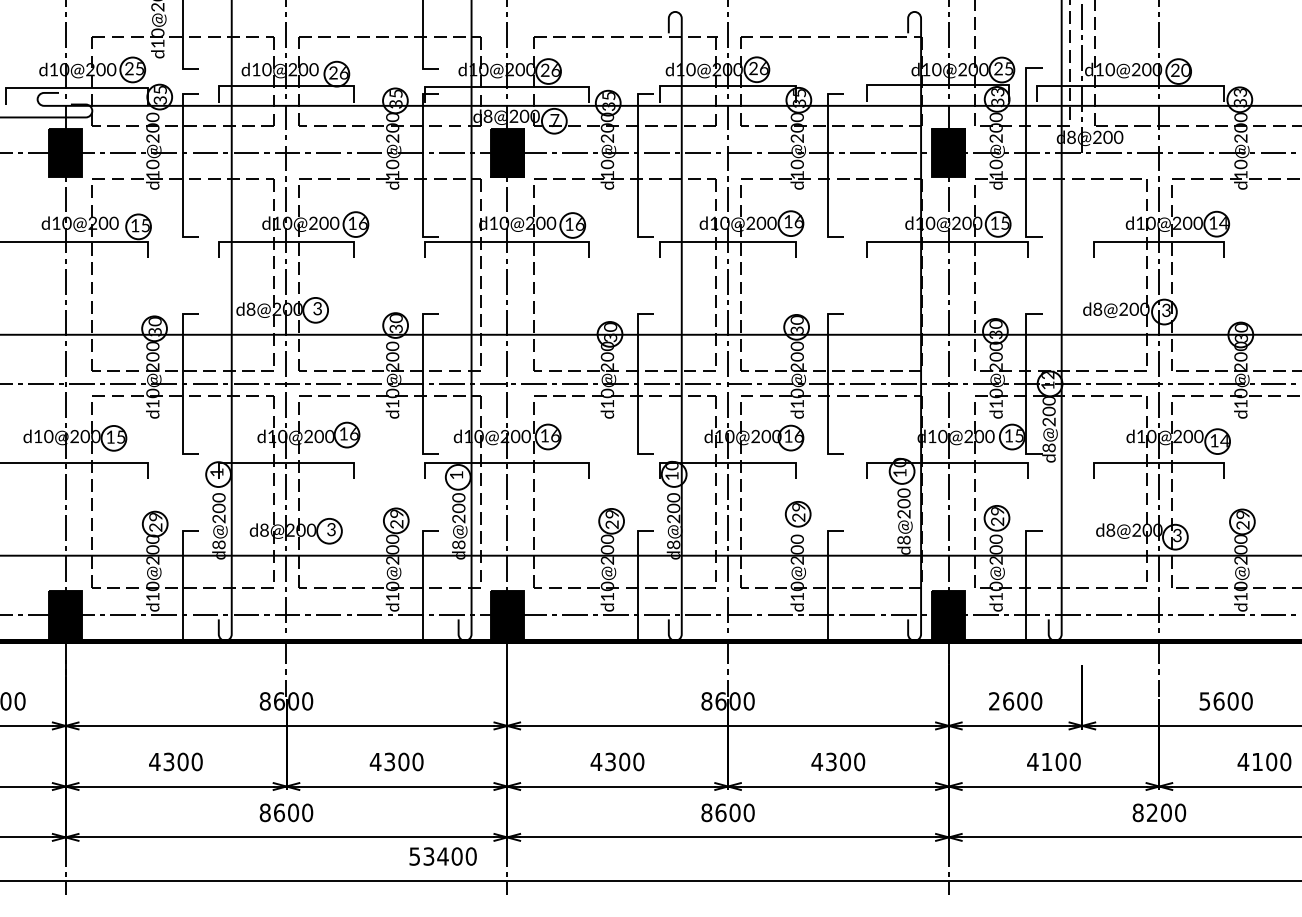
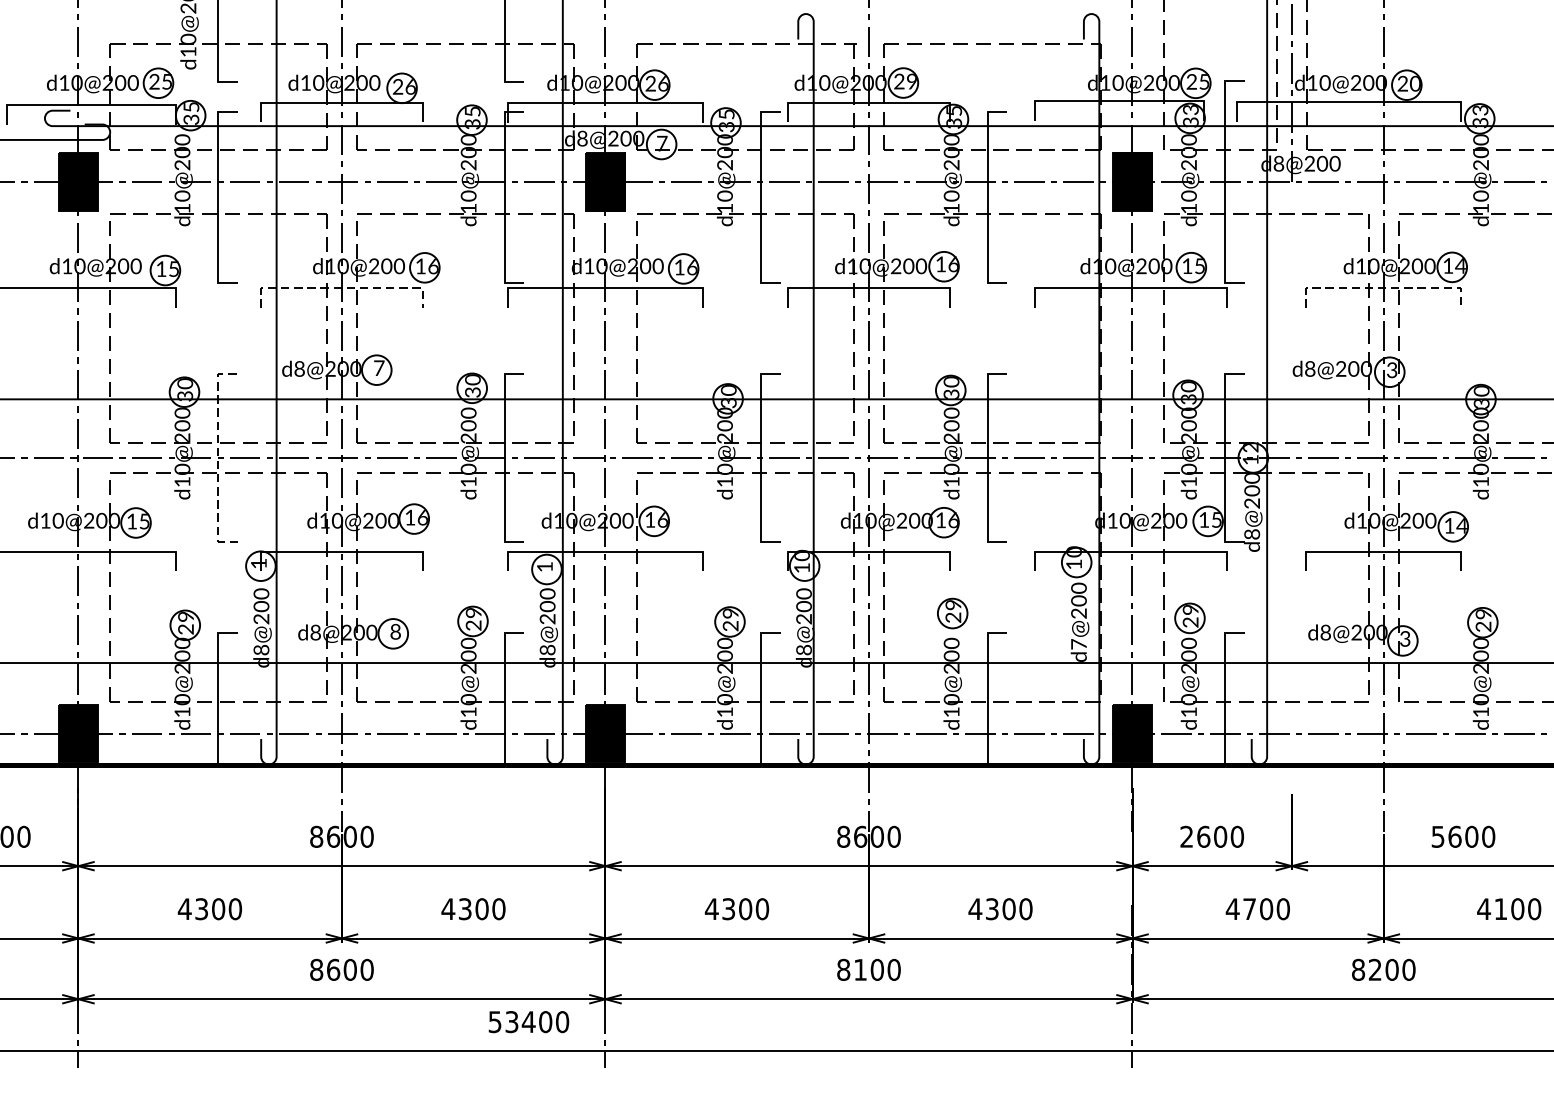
text: (764, 68) -> (912, 81), 26 -> 29
line: (286, 241) -> (341, 288), solid -> dashed
line: (1159, 241) -> (1383, 288), solid -> dashed
text: (317, 308) -> (378, 367), 3 -> 7
line: (183, 383) -> (219, 457), solid -> dashed
text: (331, 529) -> (395, 631), 3 -> 8
text: (903, 539) -> (1078, 643), d8@200 -> d7@200
text: (1046, 761) -> (1249, 908), 4100 -> 4700
text: (720, 812) -> (859, 969), 8600 -> 8100

